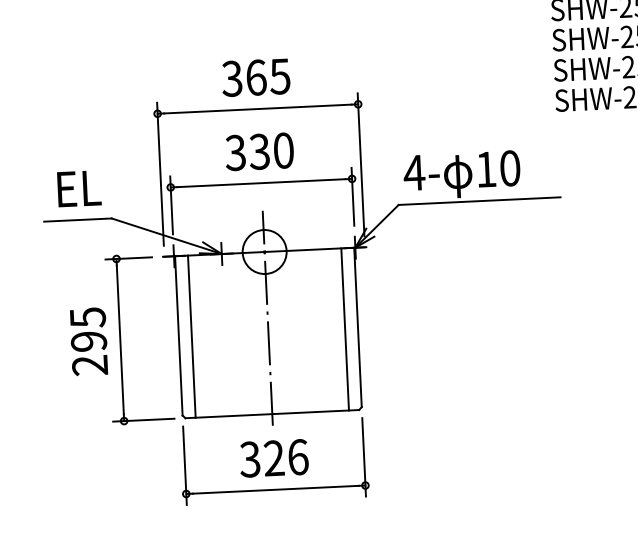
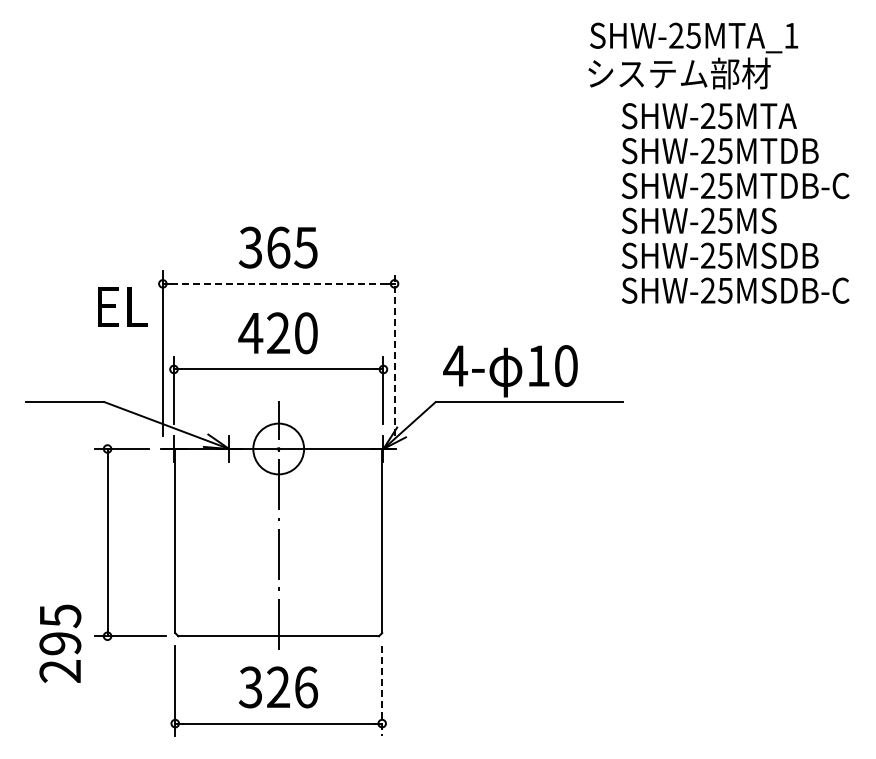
line: (258, 108) -> (279, 283), solid -> dashed
text: (246, 152) -> (263, 333), 330 -> 420
line: (361, 164) -> (394, 353), solid -> dashed
text: (79, 188) -> (122, 306), moved
line: (345, 329) -> (367, 542), removed
line: (192, 336) -> (190, 542), removed
text: (89, 341) -> (60, 643), moved
line: (364, 457) -> (382, 691), solid -> dashed

